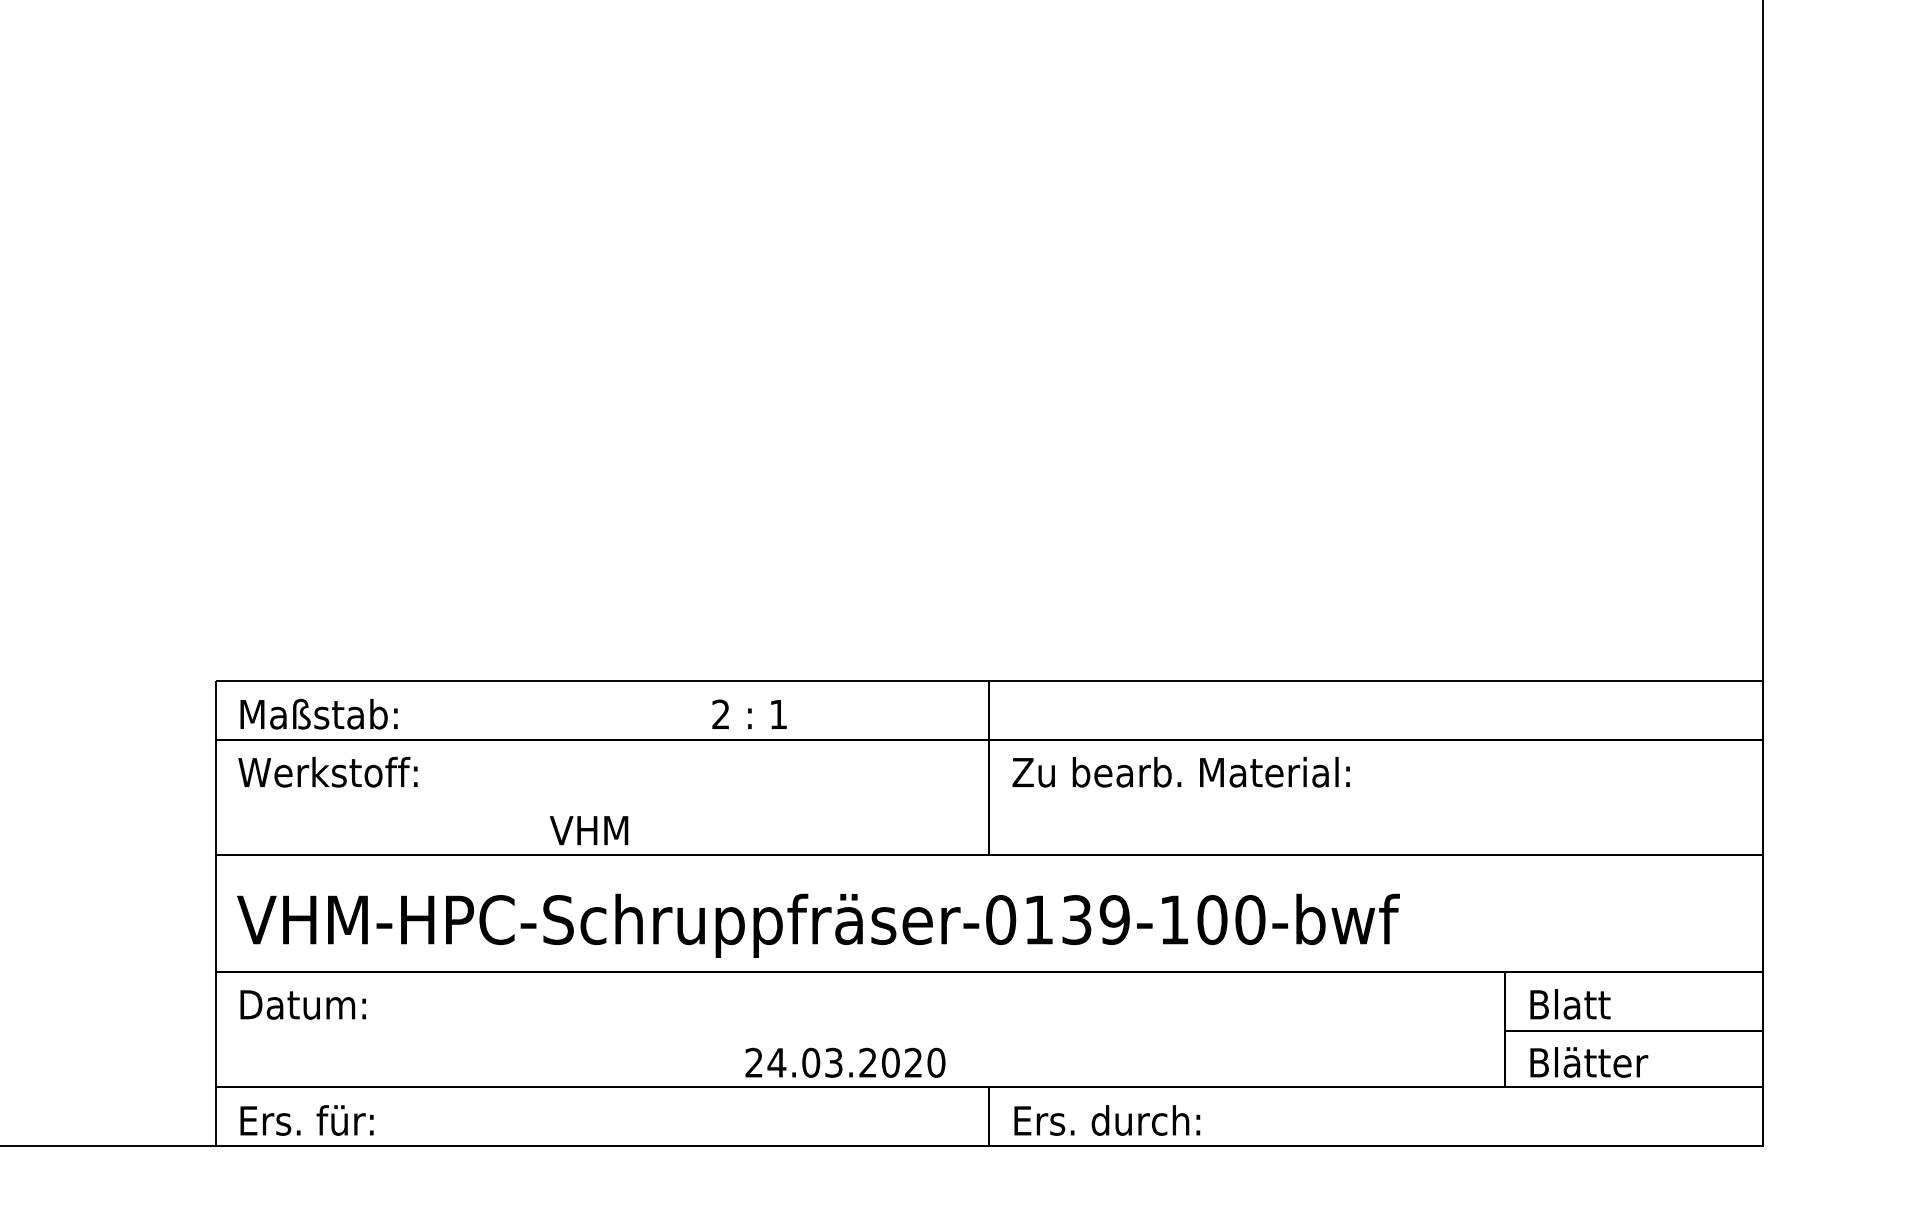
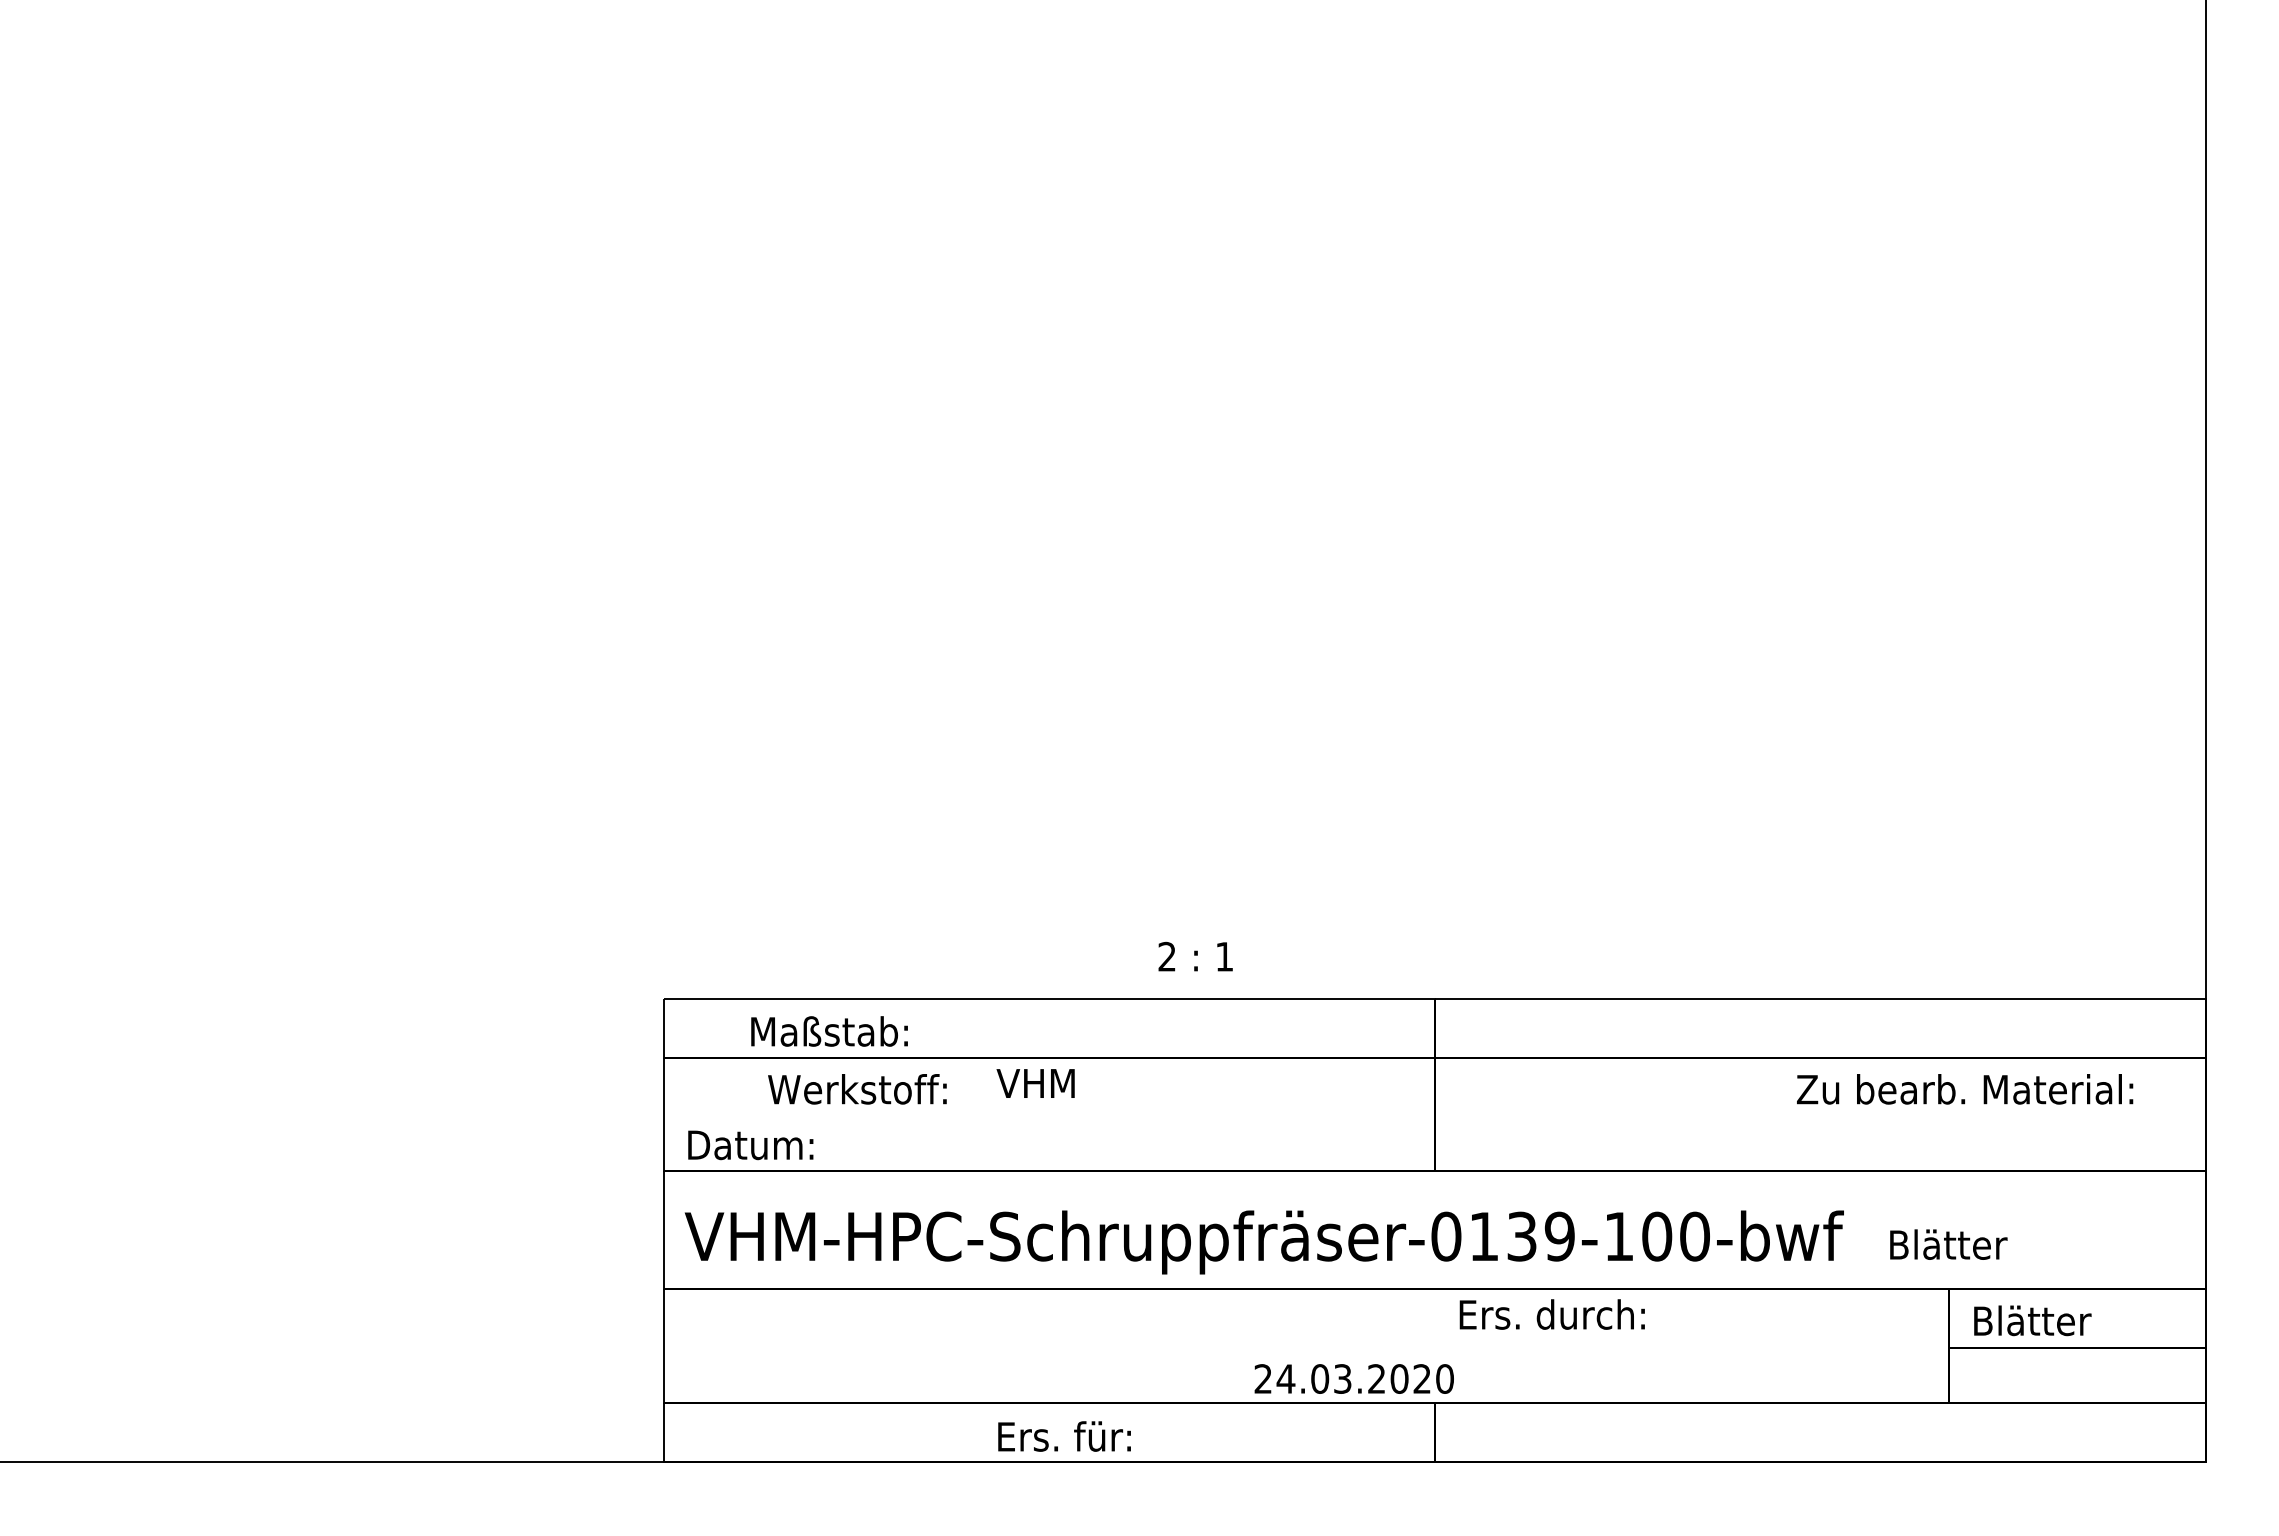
text: (319, 714) -> (829, 1031), moved
text: (749, 714) -> (1195, 956), moved
text: (328, 772) -> (857, 1089), moved
text: (1181, 772) -> (1965, 1089), moved
text: (588, 830) -> (1035, 1083), moved
text: (1607, 1004) -> (2050, 1320), Blatt -> Blätter
text: (302, 1005) -> (750, 1145), moved
text: (844, 1062) -> (1353, 1378), moved
text: (1588, 1062) -> (1948, 1244), moved
text: (306, 1120) -> (1064, 1436), moved
text: (1106, 1120) -> (1551, 1314), moved

